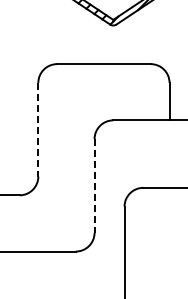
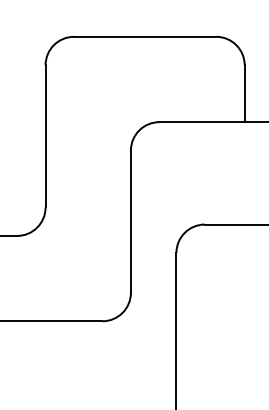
line: (38, 129) -> (45, 136), dashed -> solid
line: (94, 185) -> (130, 221), dashed -> solid

